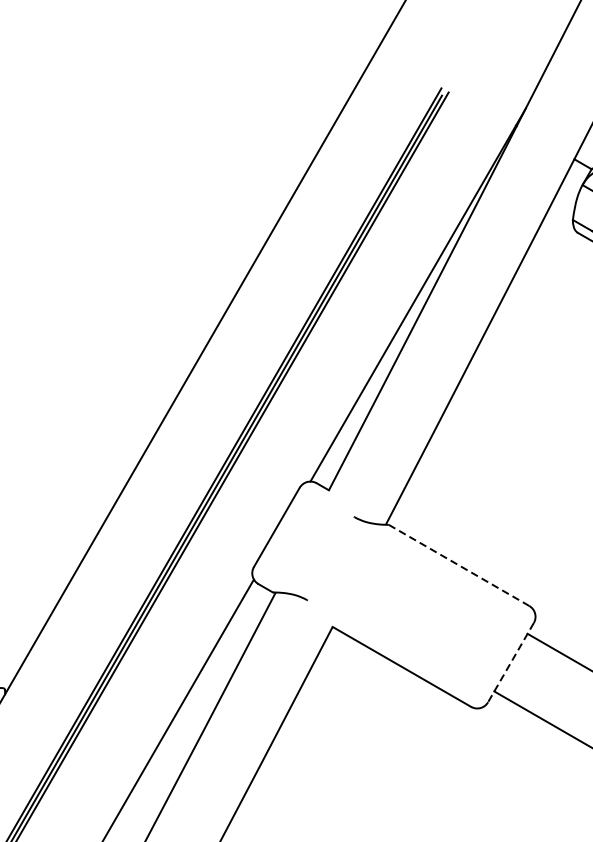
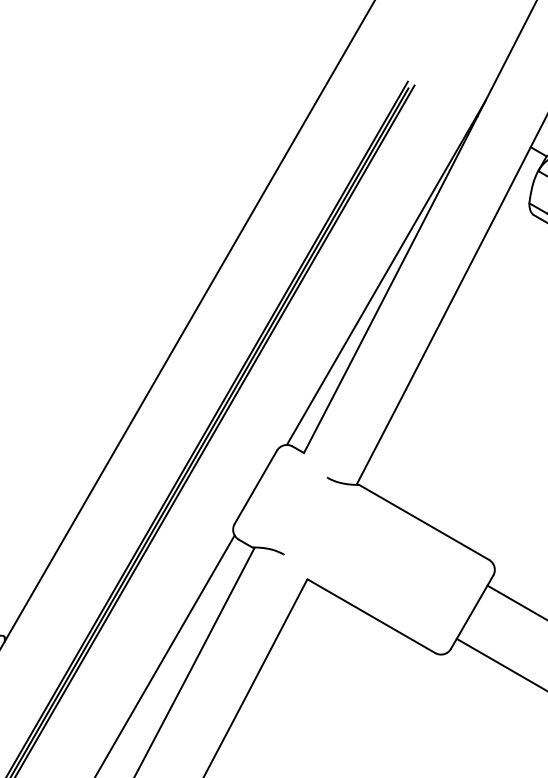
line: (459, 565) -> (424, 522), dashed -> solid
line: (510, 662) -> (471, 612), dashed -> solid

